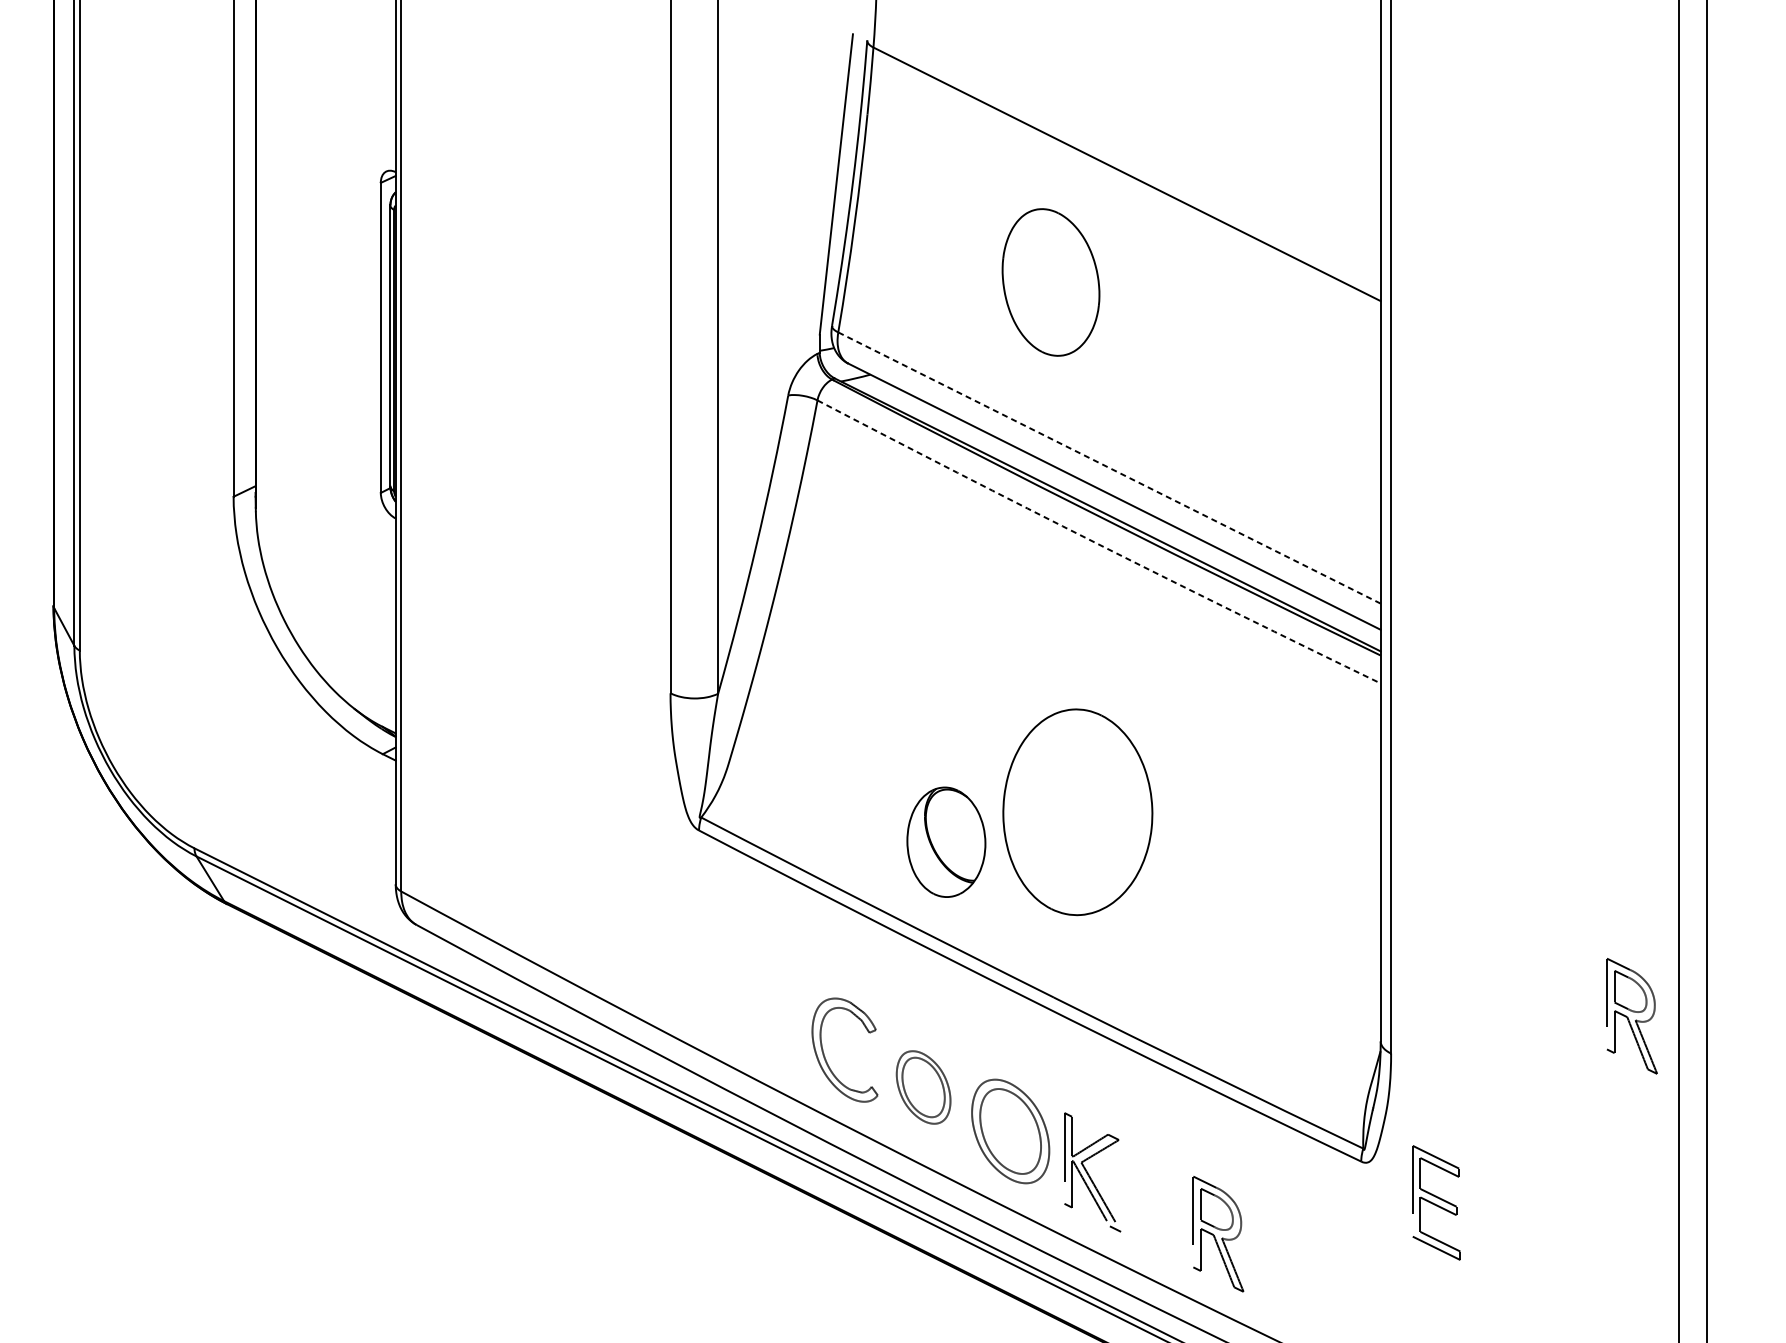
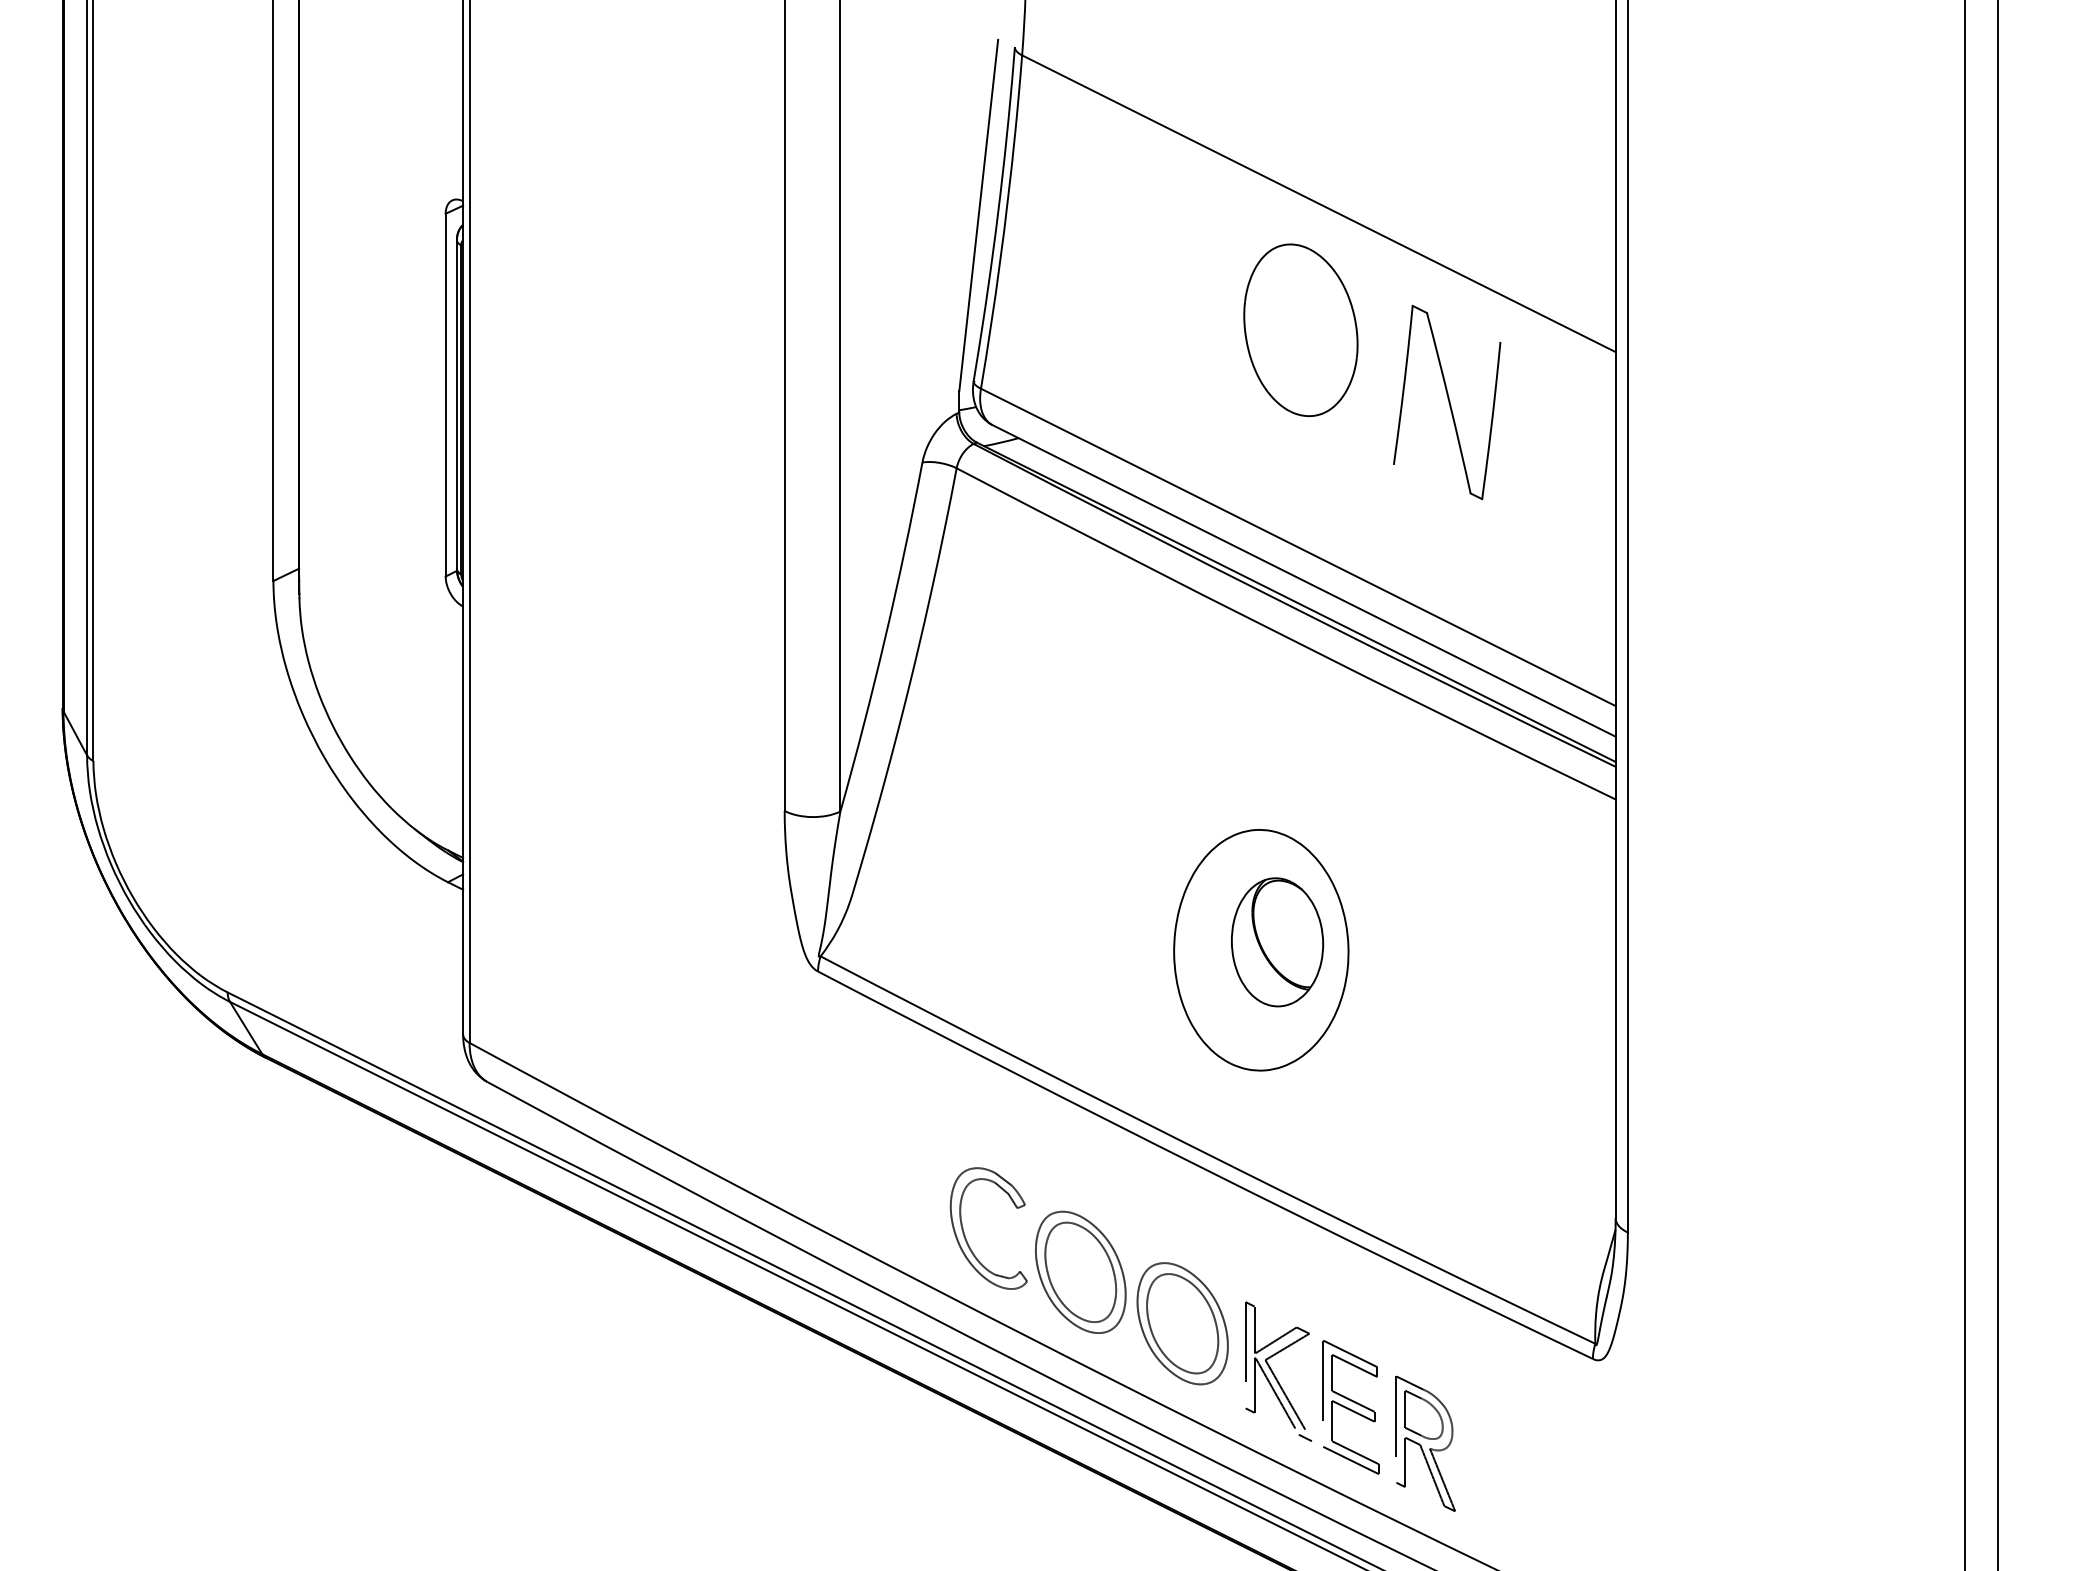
part: (1050, 282) -> (1300, 330), moved
part: (1236, 344) -> (1447, 402), added
line: (1109, 468) -> (1298, 547), dashed -> solid
arc: (1097, 544) -> (1284, 636), dashed -> solid
part: (946, 842) -> (1277, 942), moved
part: (1631, 1015) -> (1909, 1188), removed
part: (923, 1086) -> (1080, 1271), size x1.43
part: (1436, 1203) -> (1350, 1407), moved

